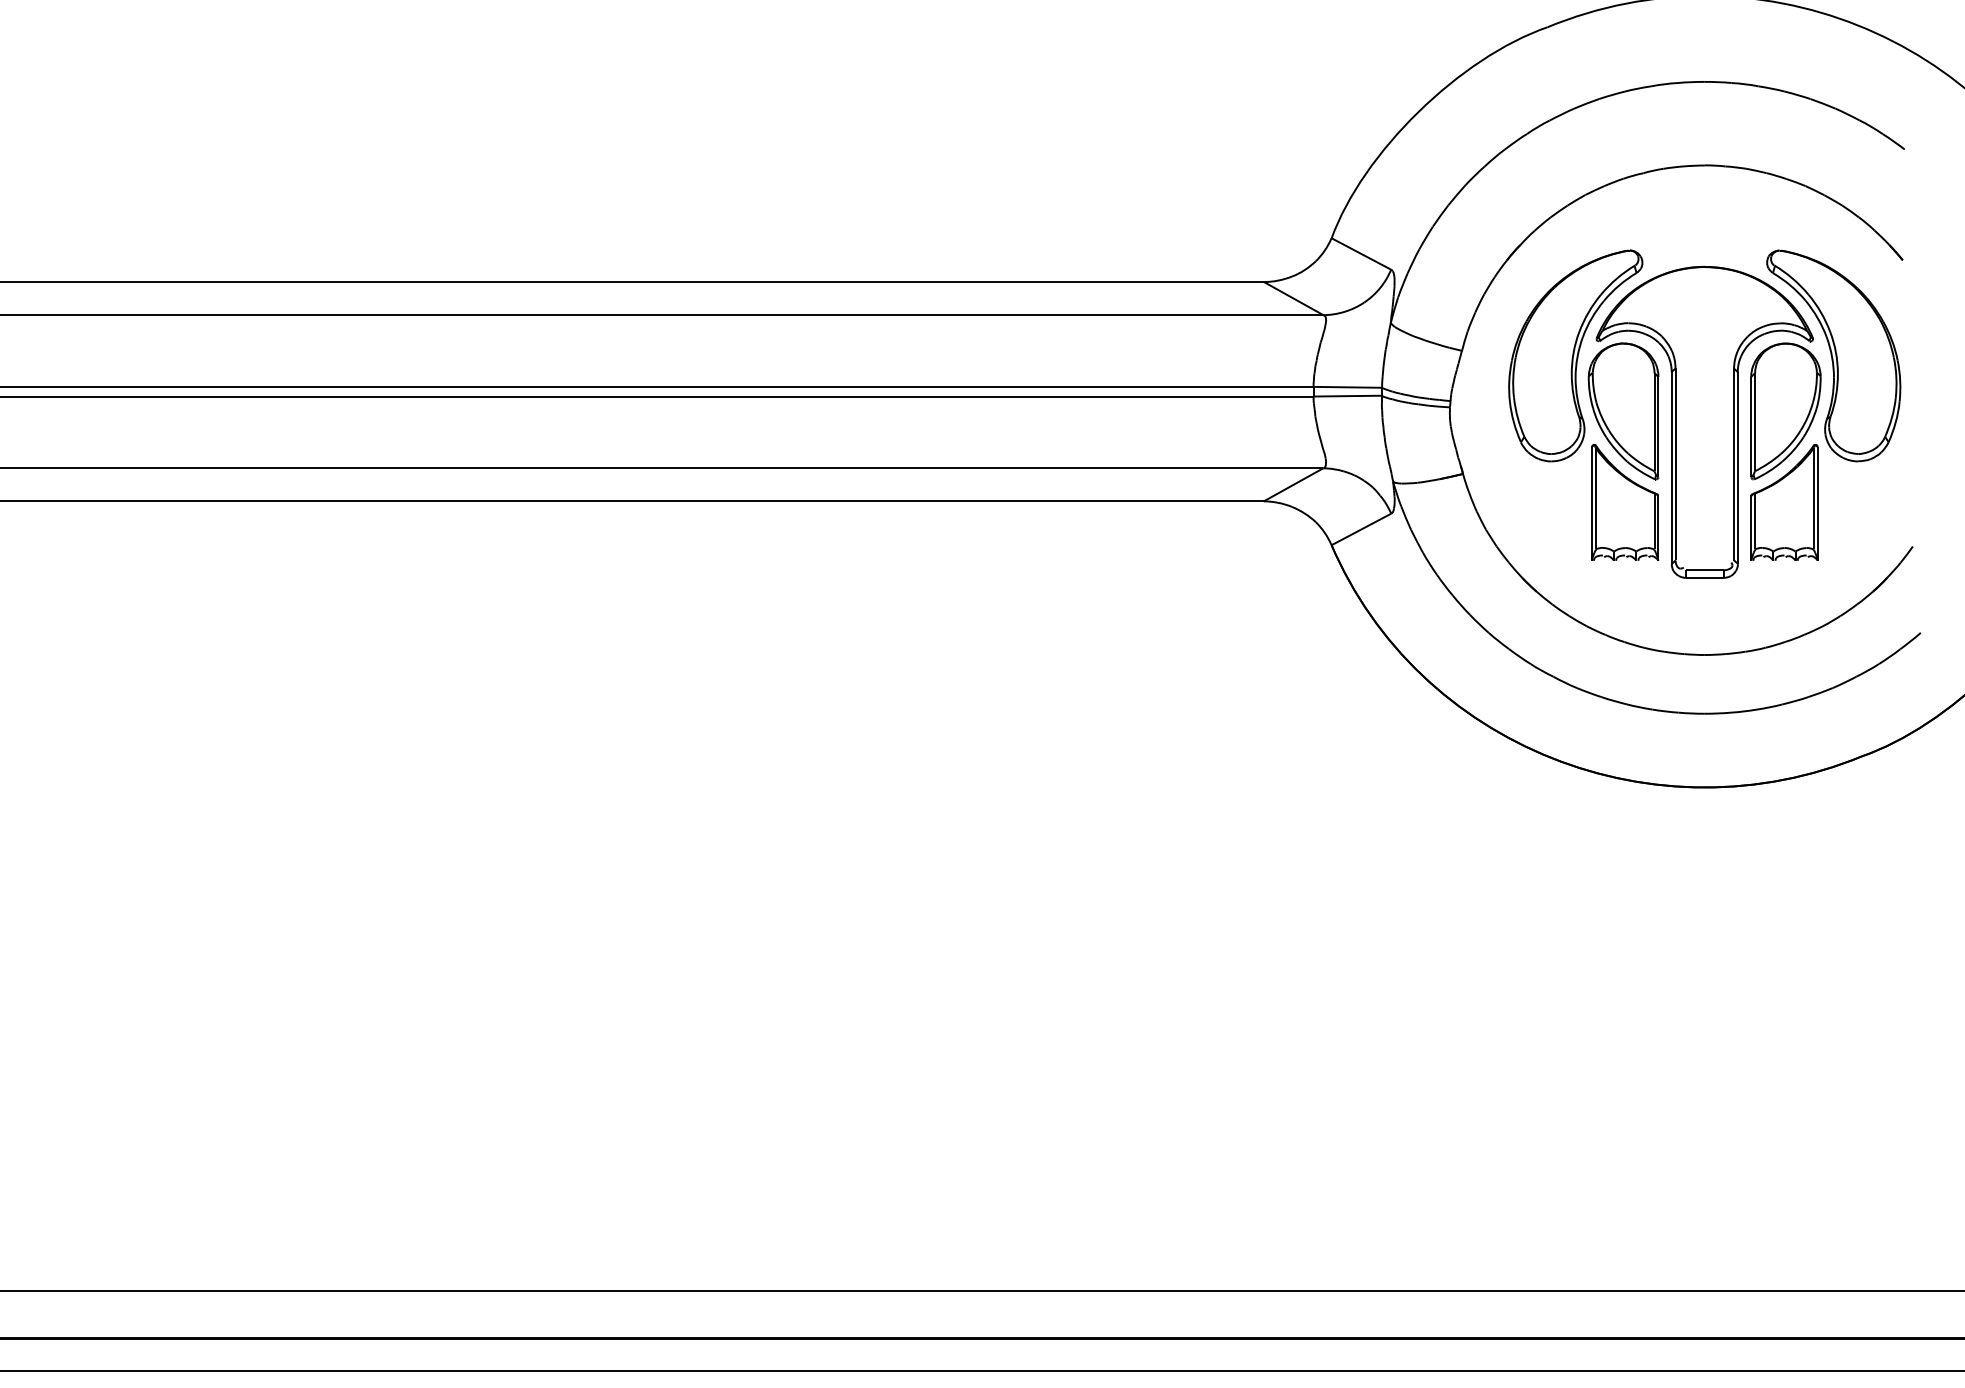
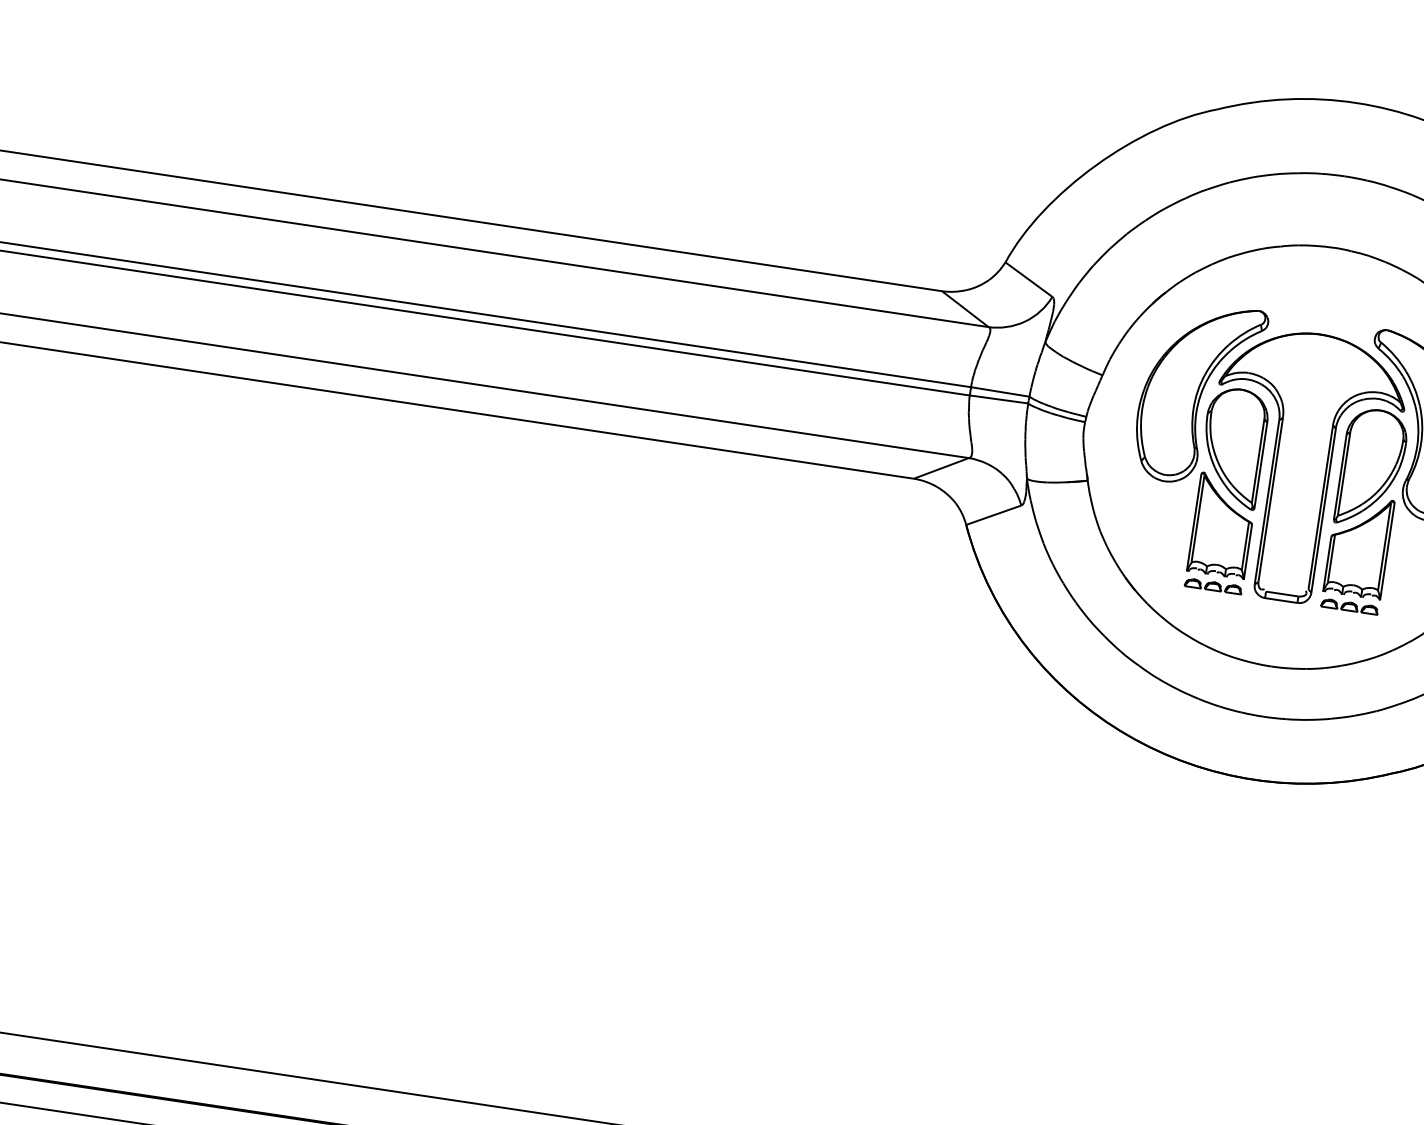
part: (1624, 572) -> (1213, 585), added
part: (1784, 572) -> (1350, 606), added

